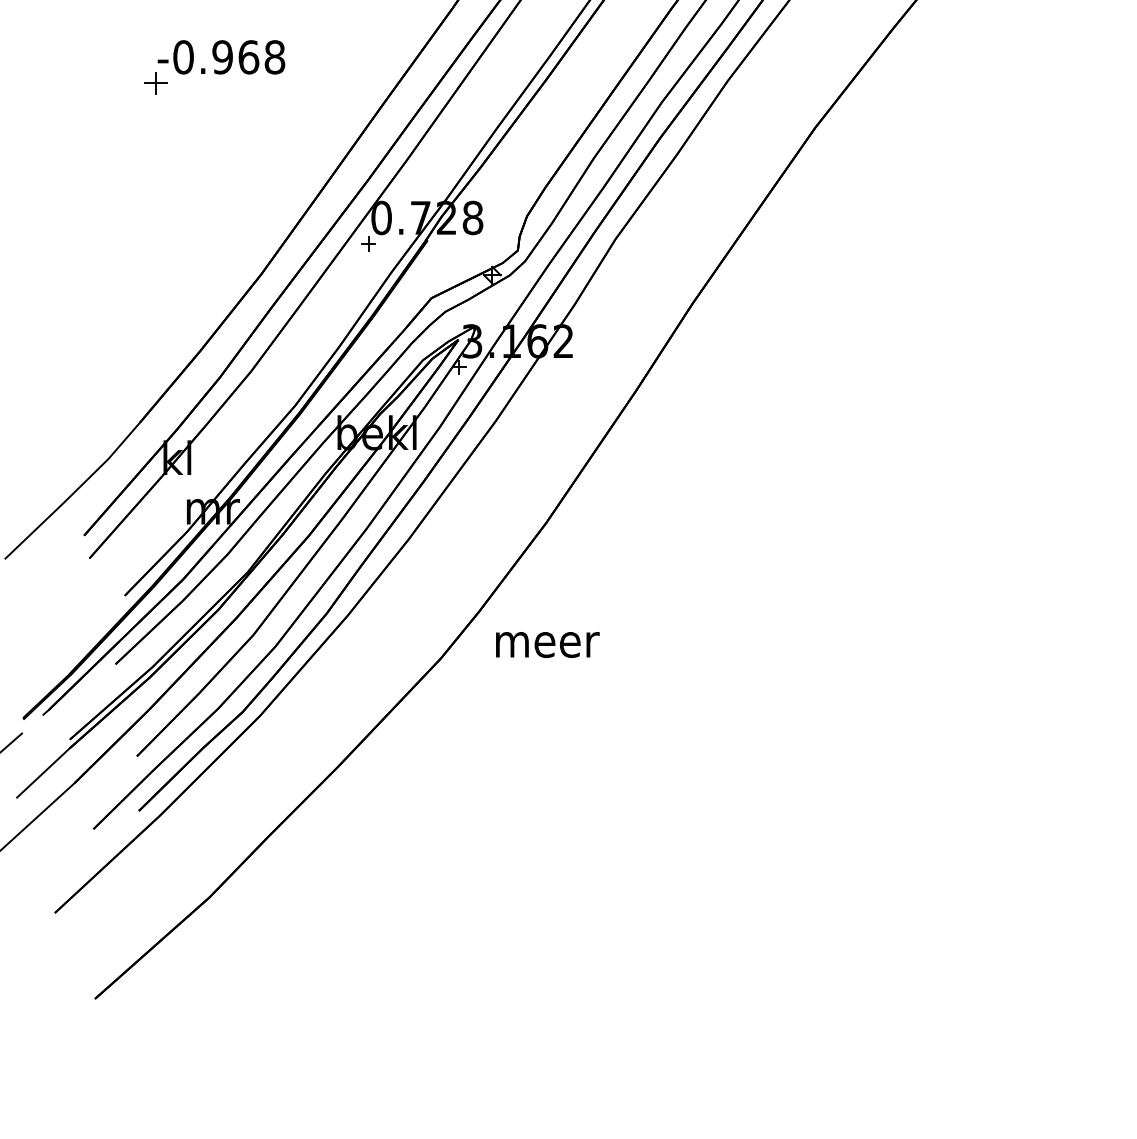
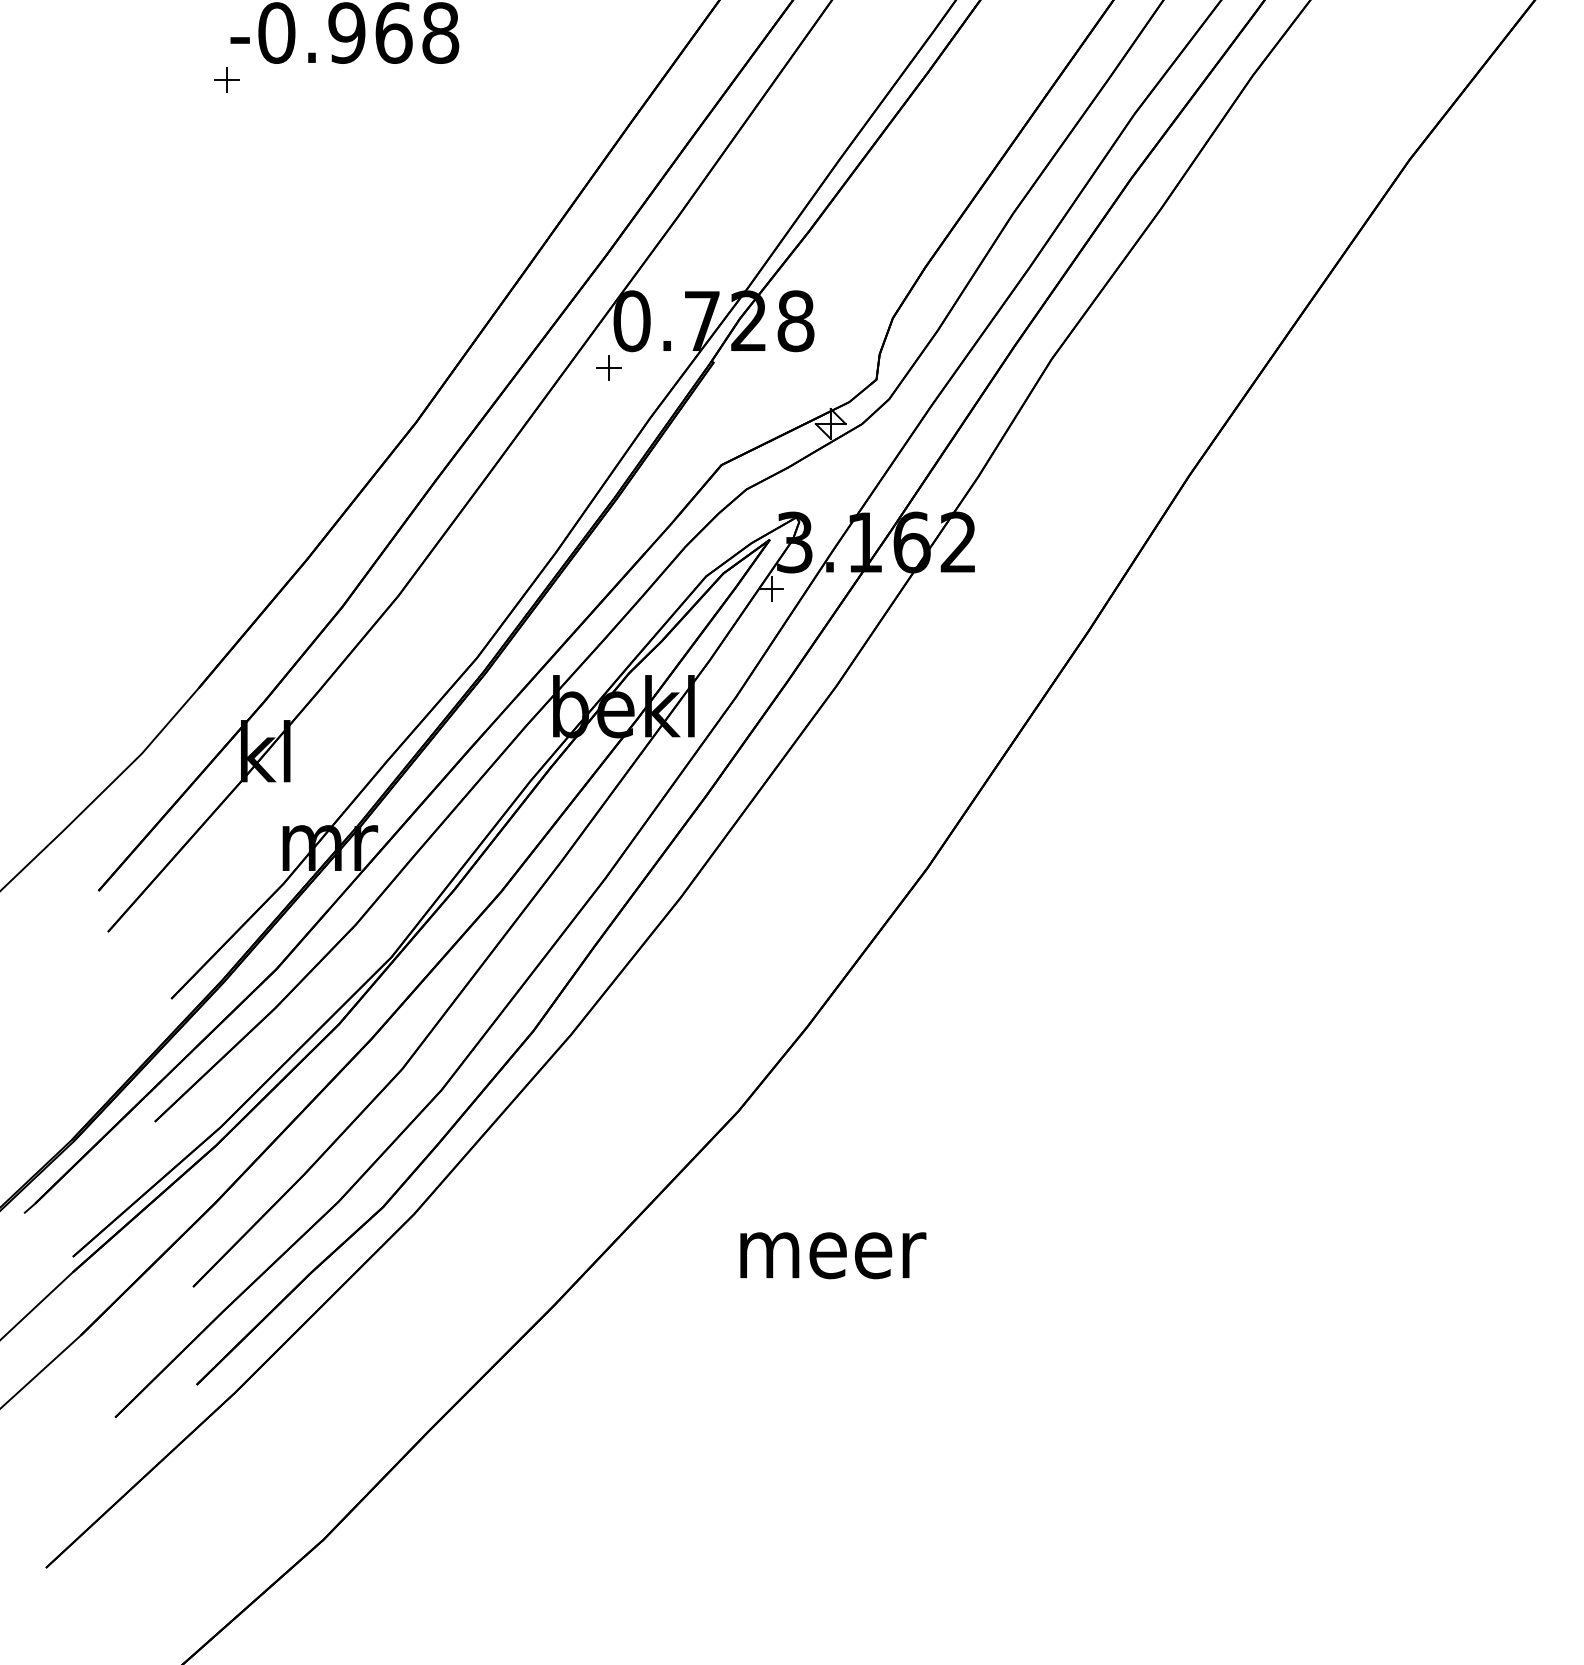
part: (155, 83) -> (226, 79), size x0.62
text: (547, 644) -> (832, 1254), moved

